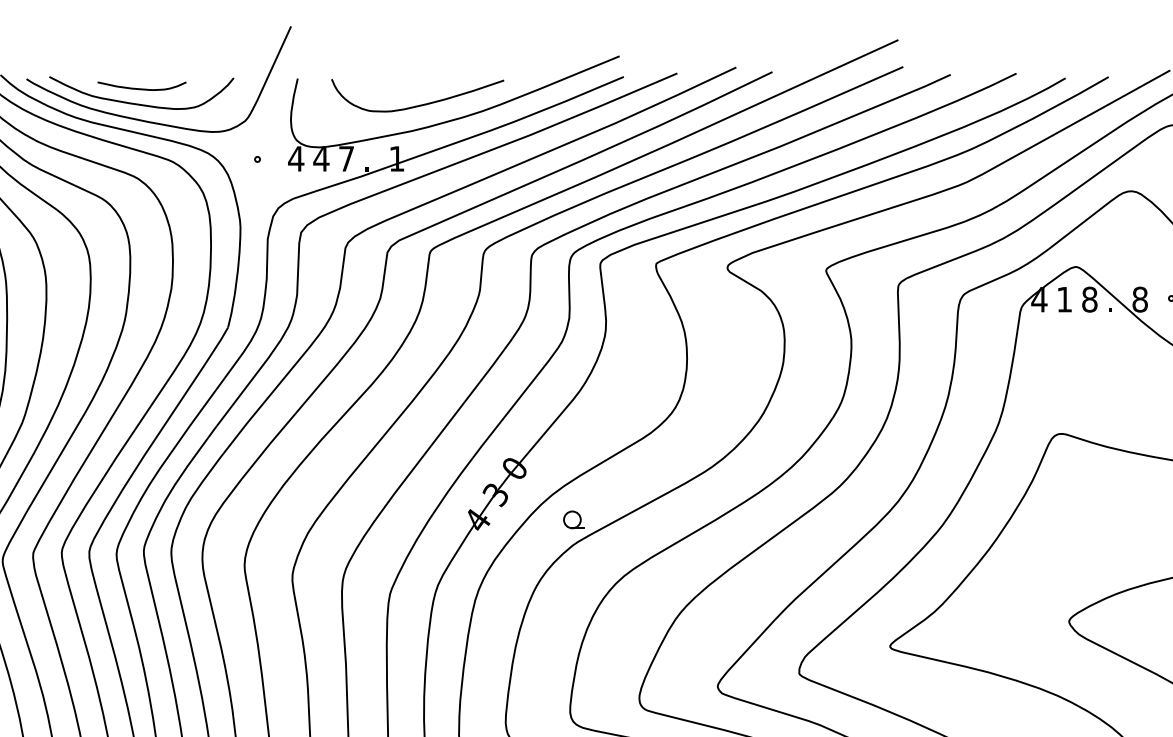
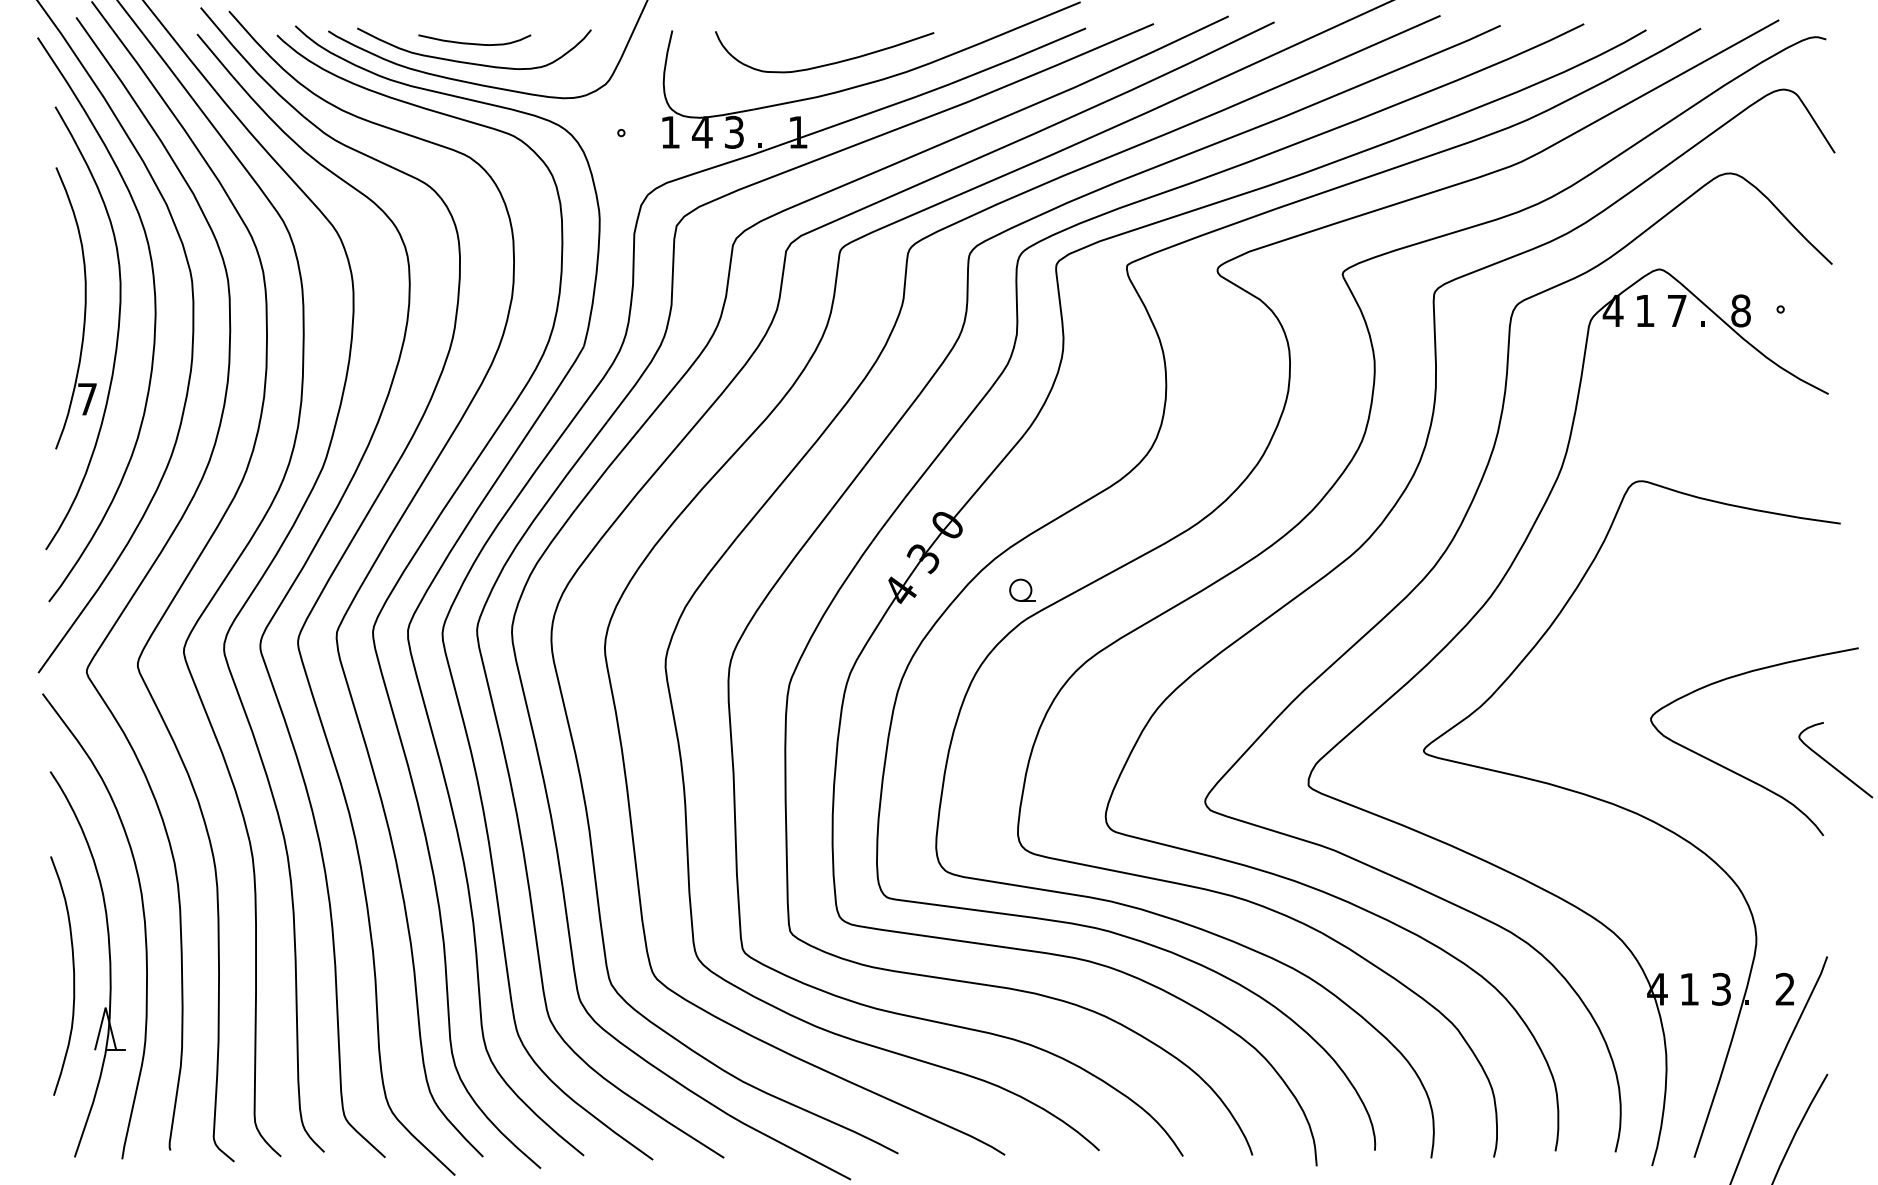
text: (346, 158) -> (734, 131), 7 -> 3
text: (296, 159) -> (670, 132), 4 -> 1
text: (1089, 299) -> (1676, 310), 8 -> 7

